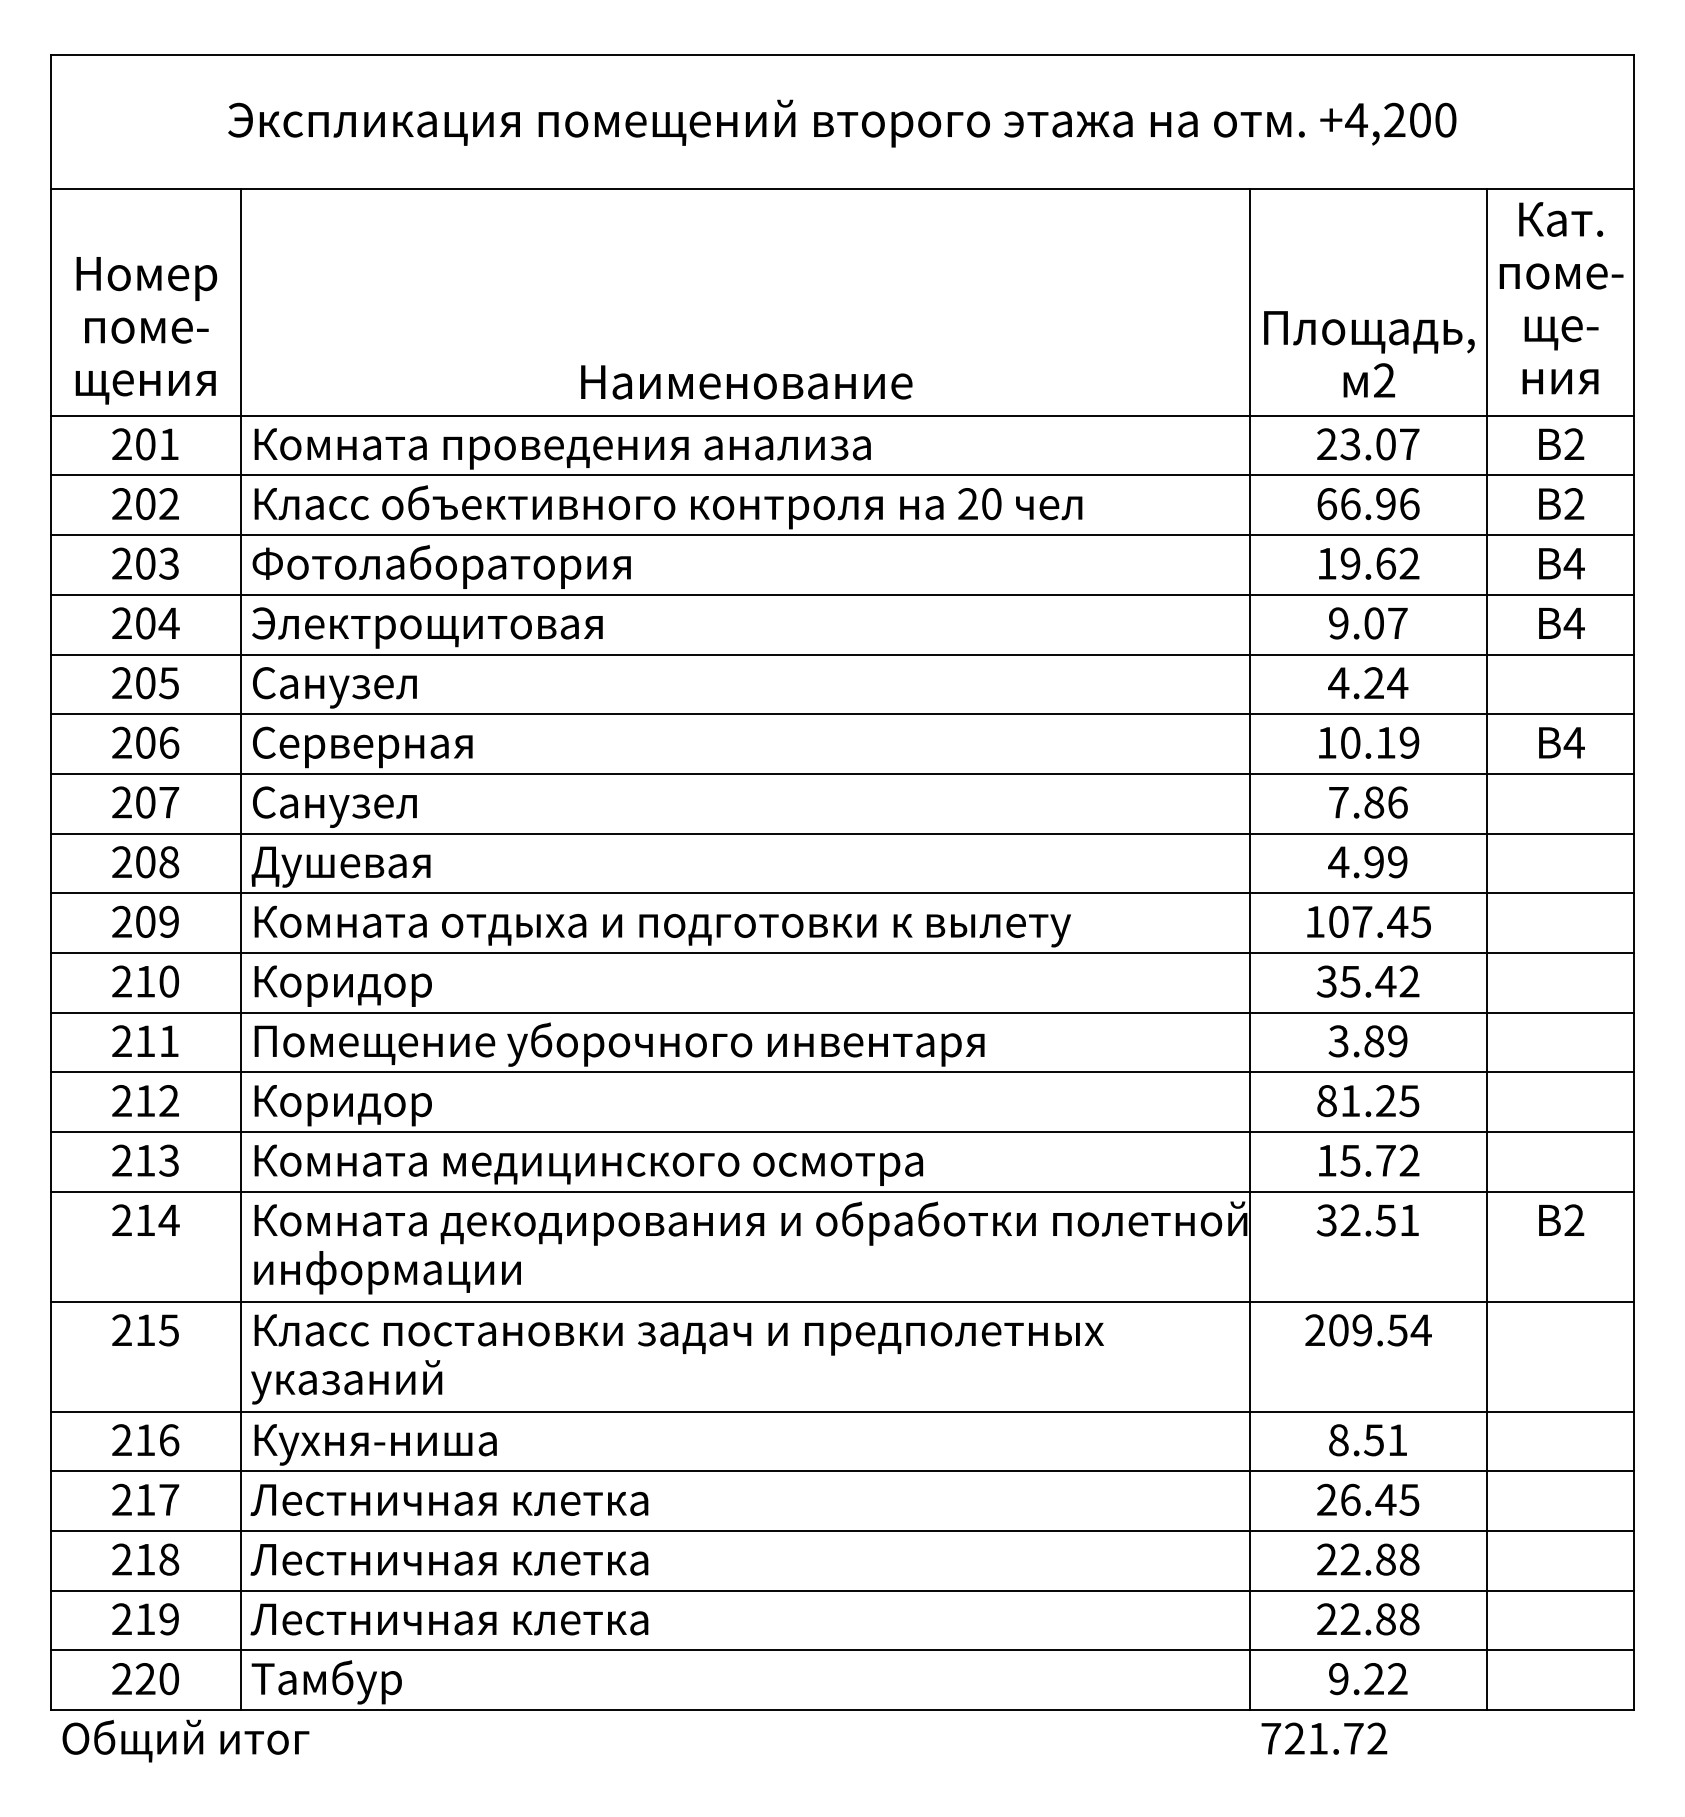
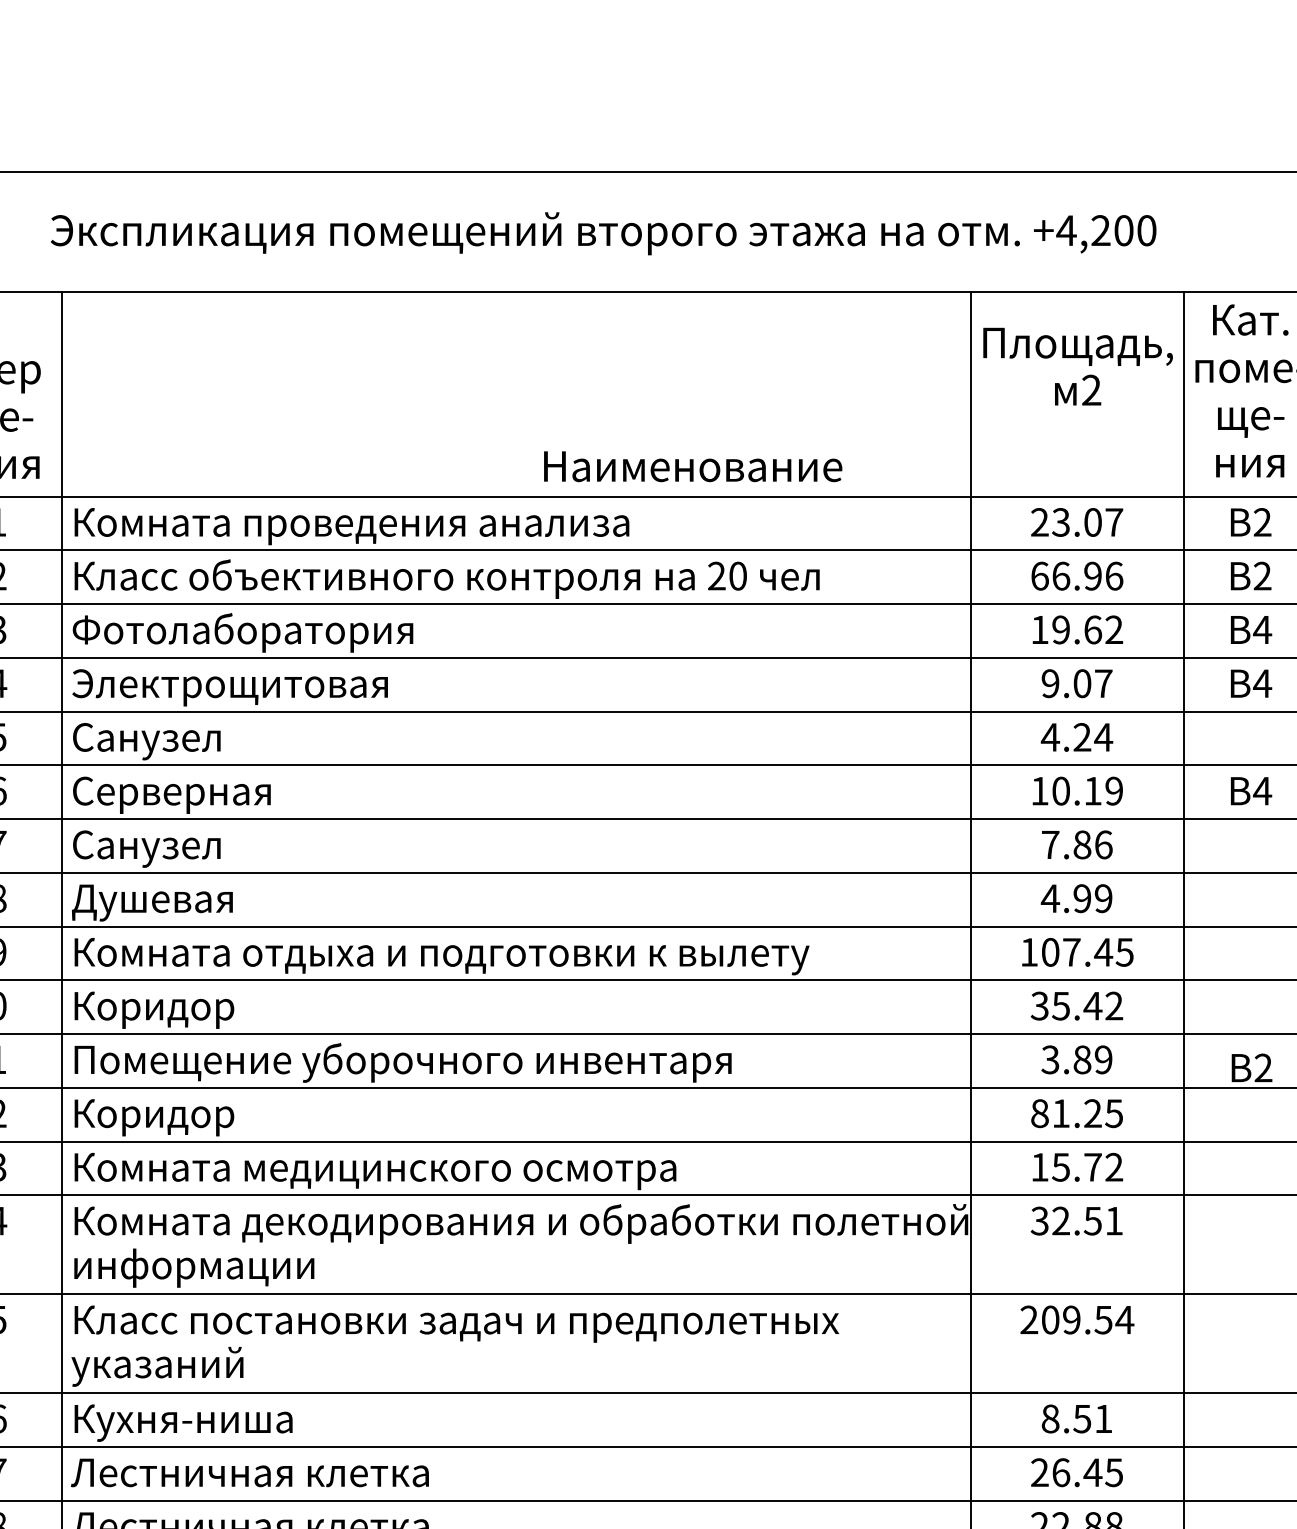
text: (1369, 354) -> (1078, 366), moved
text: (746, 382) -> (692, 466), moved
text: (1561, 1219) -> (1251, 1067), moved

